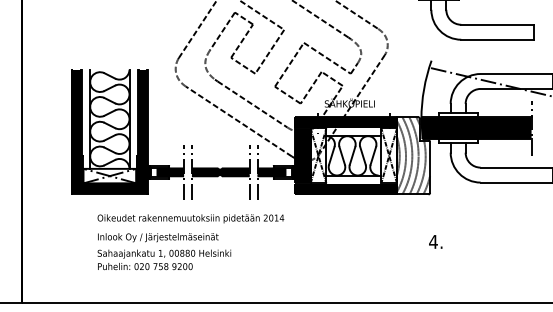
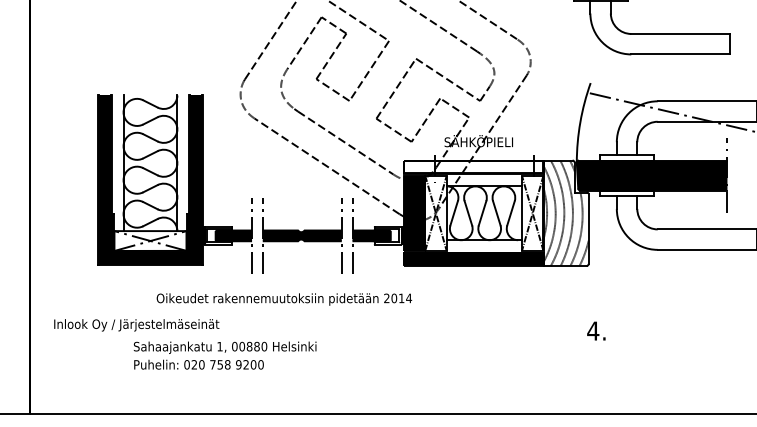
fill: (345, 122) -> (473, 167), removed
text: (190, 218) -> (284, 299), moved
text: (158, 237) -> (136, 325), moved

